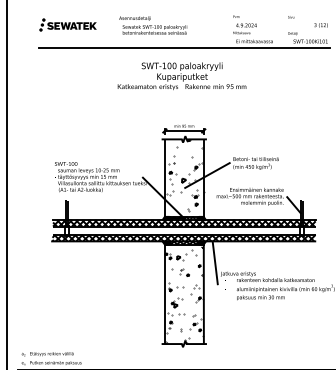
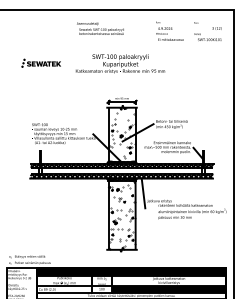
part: (66, 23) -> (40, 62), moved
line: (183, 48) -> (121, 44), removed

